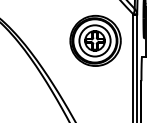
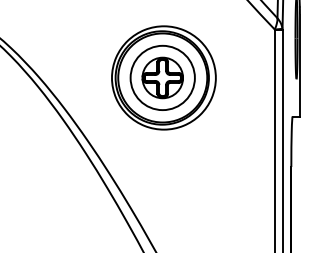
part: (95, 40) -> (163, 77), moved

